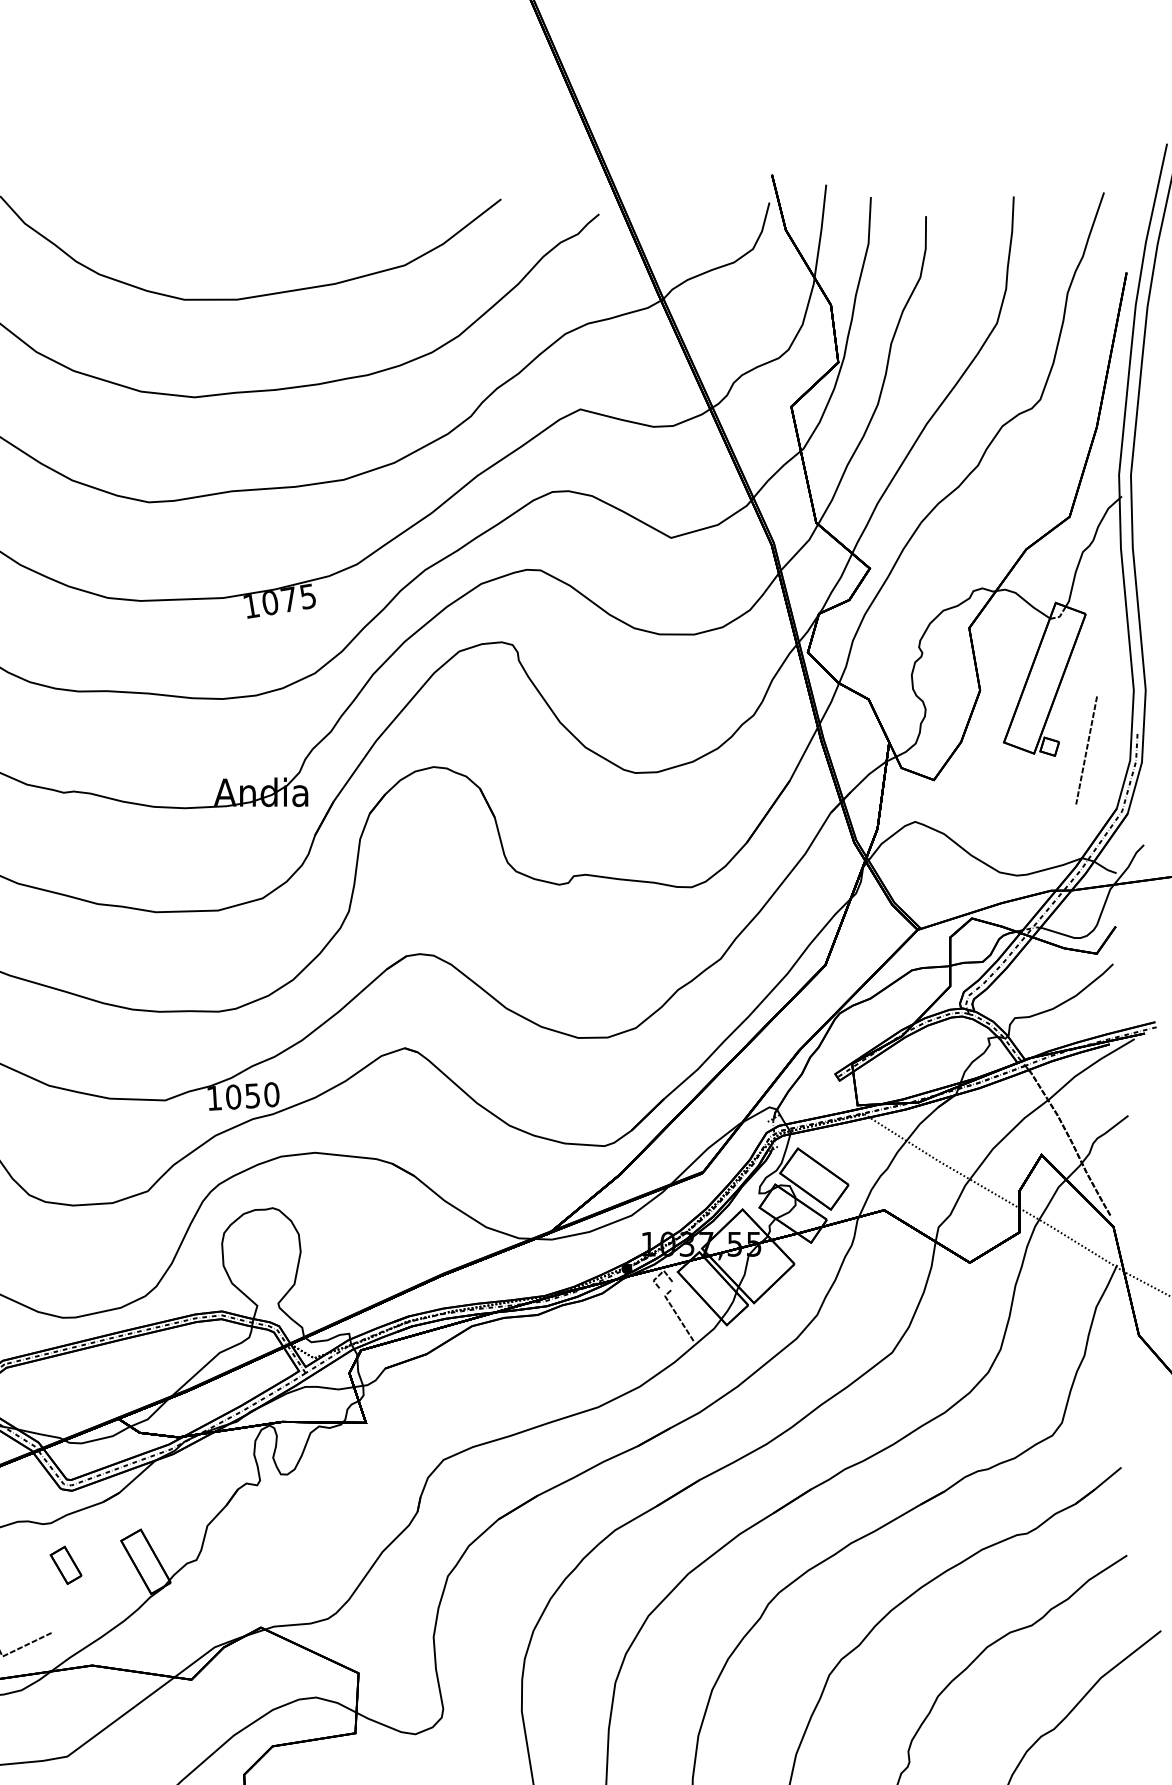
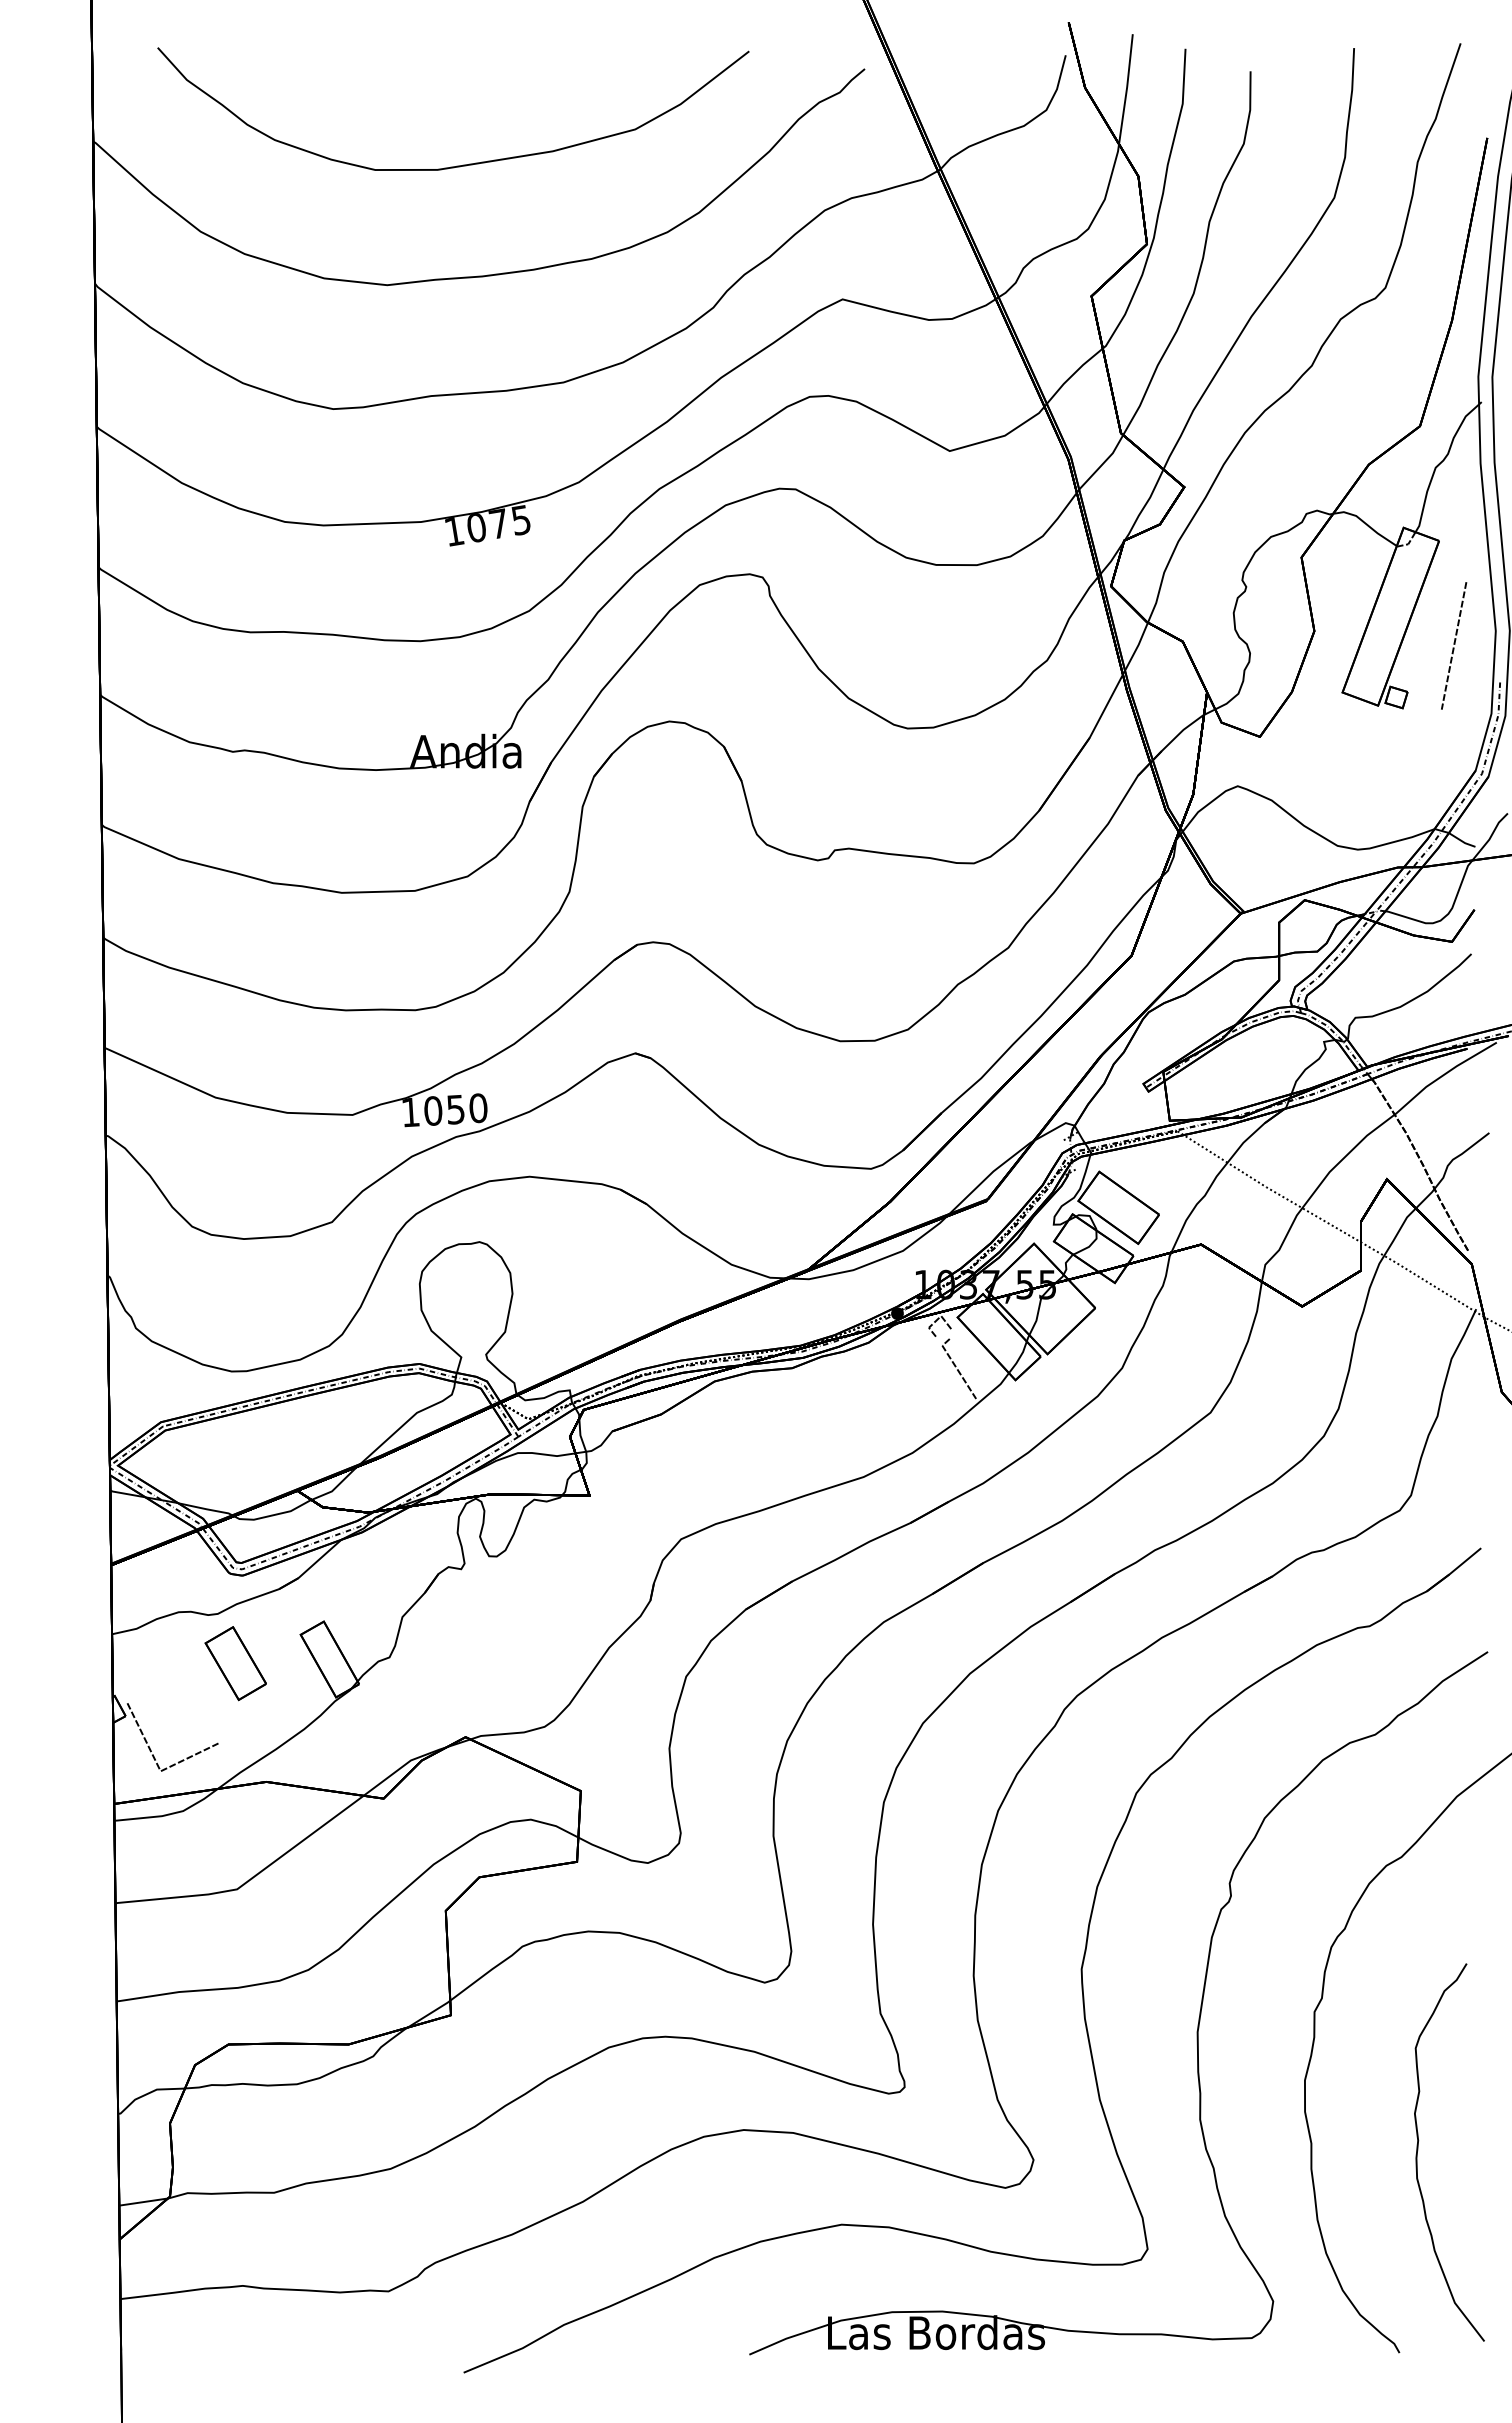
line: (1086, 749) -> (1454, 644), moved
part: (65, 1565) -> (235, 1663), size x1.67

